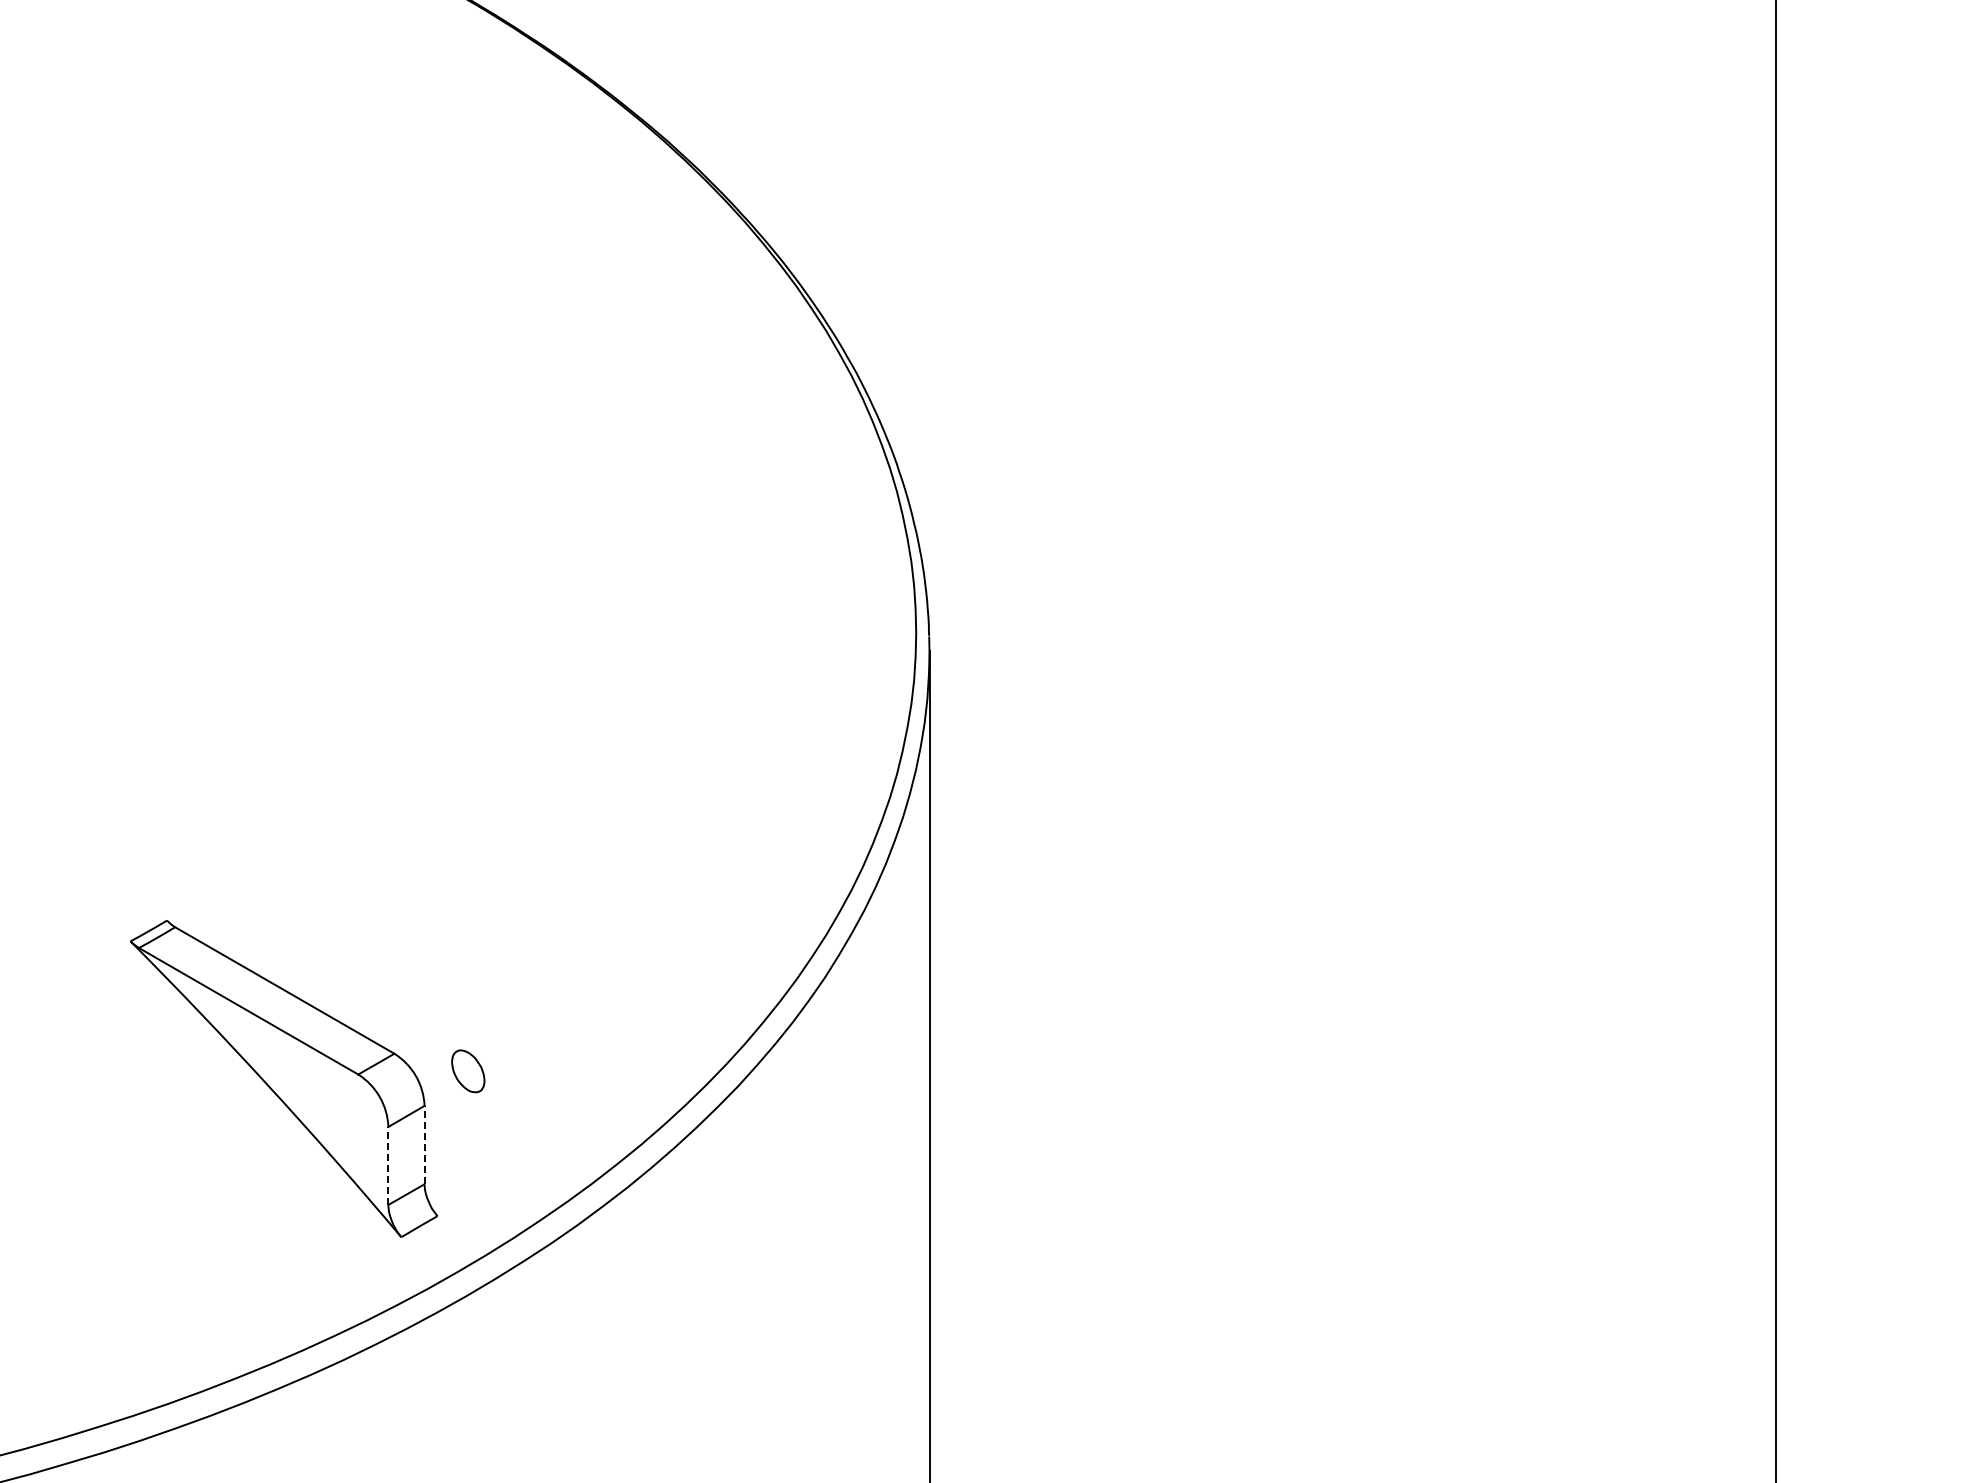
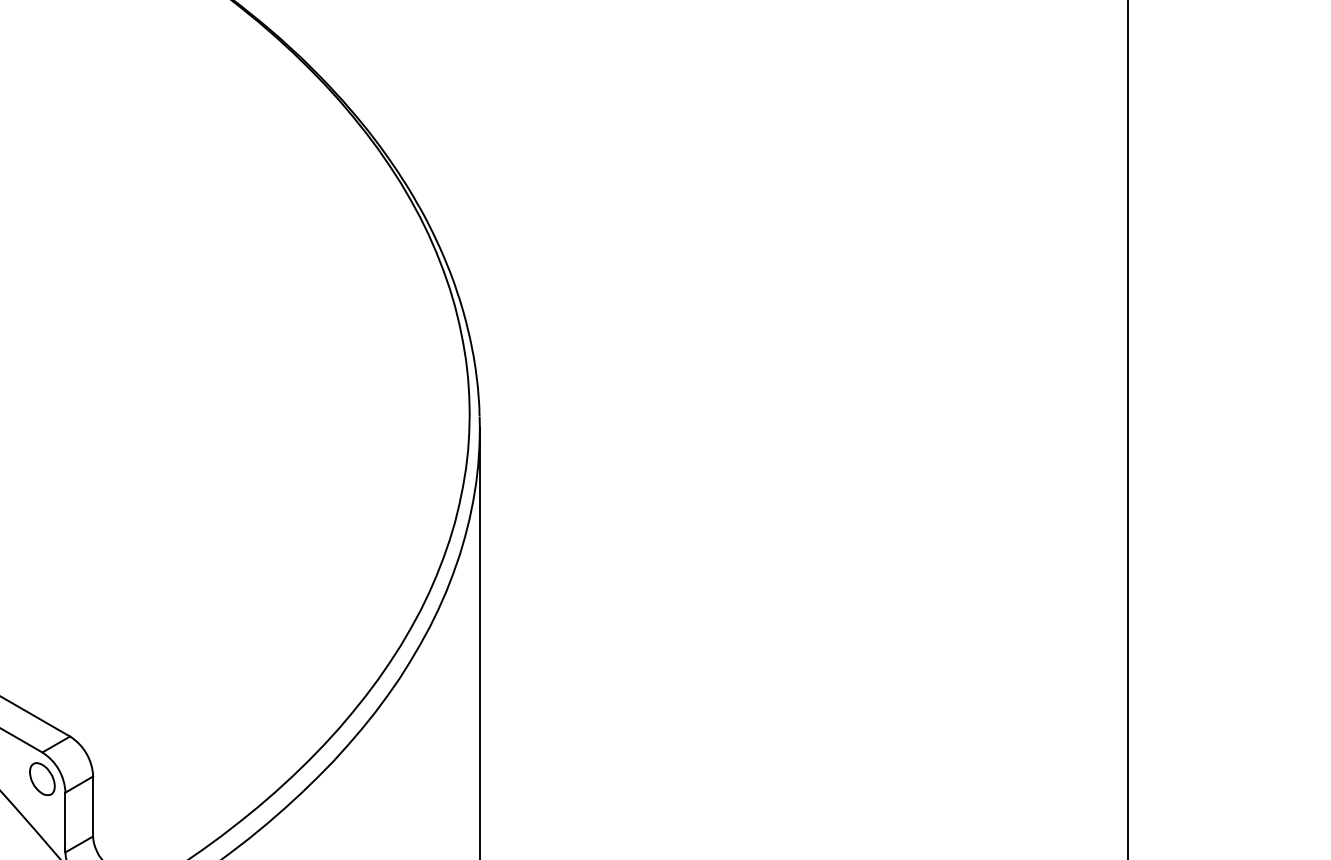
part: (468, 1071) -> (42, 779), moved
line: (424, 1144) -> (93, 806), dashed -> solid
line: (388, 1165) -> (65, 822), dashed -> solid

